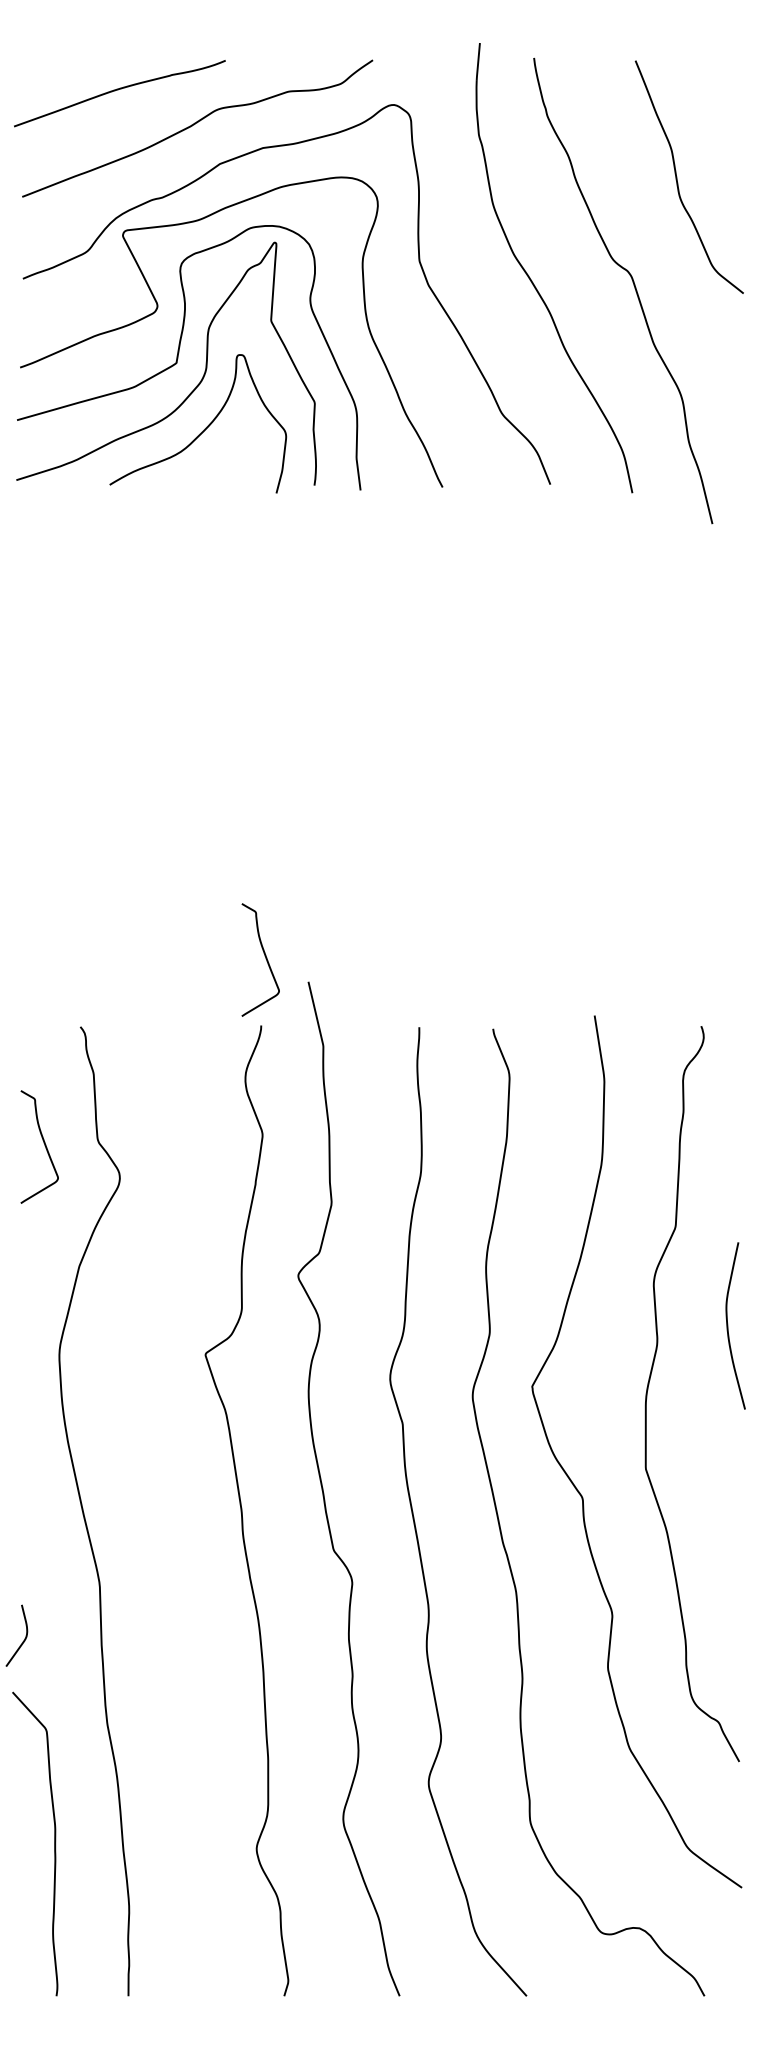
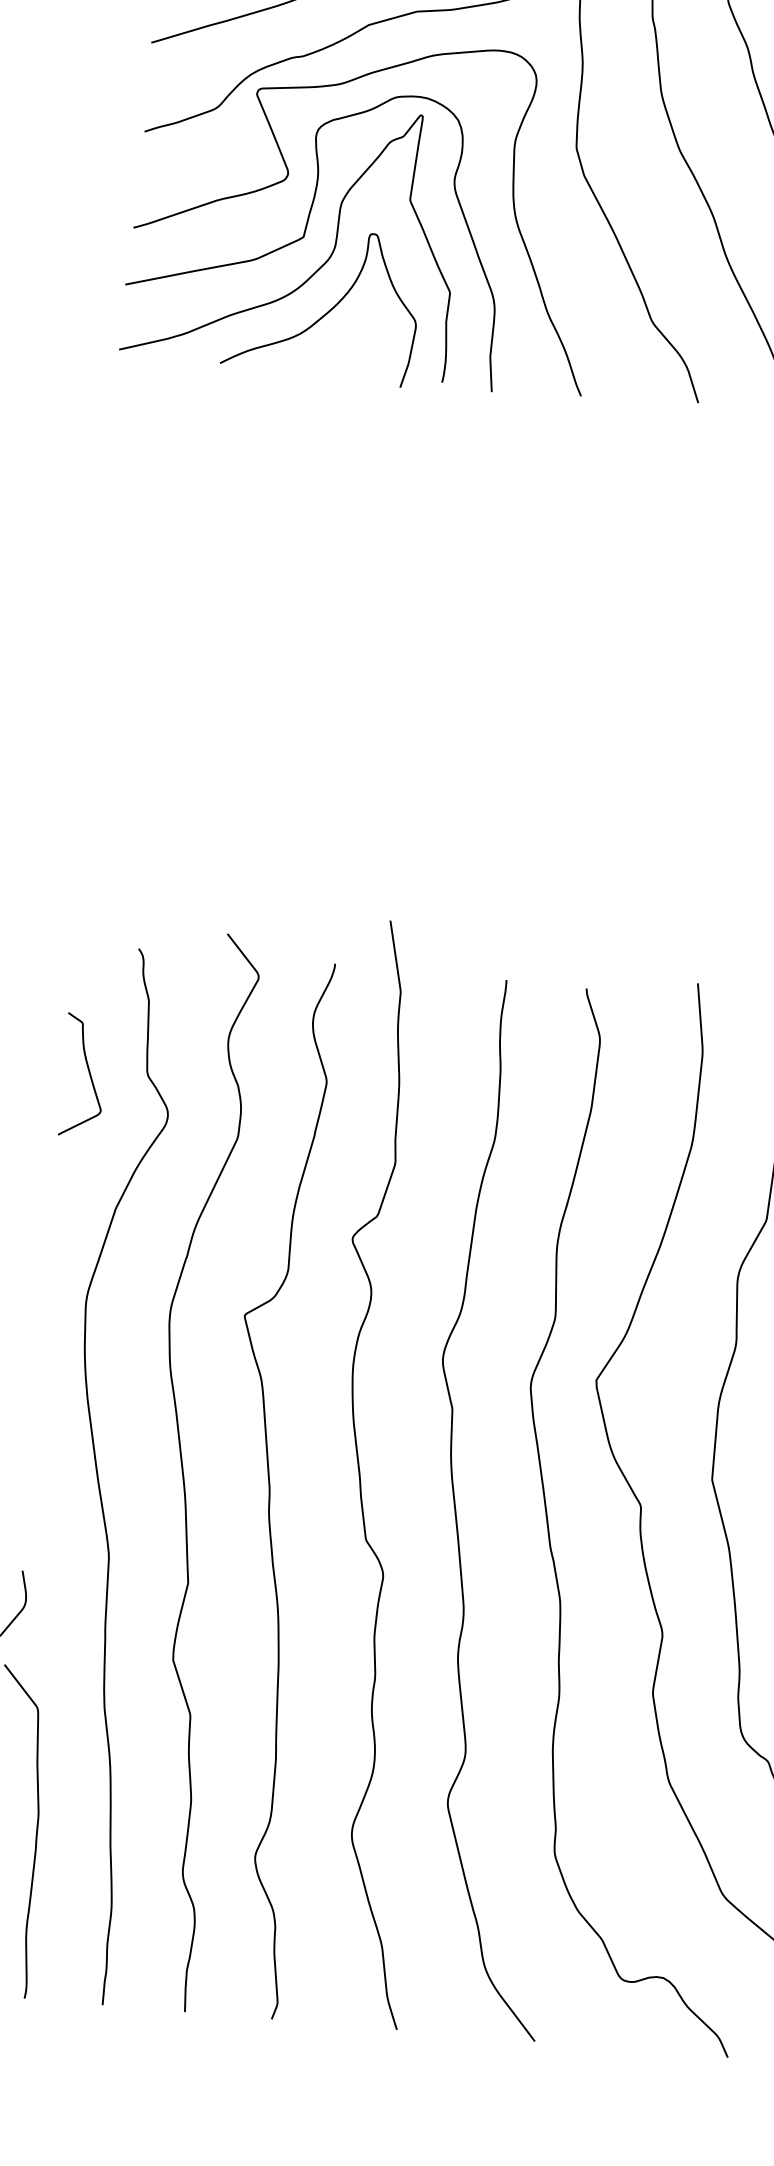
curve: (264, 956) -> (345, 889), removed
curve: (162, 1504) -> (184, 1474), added

